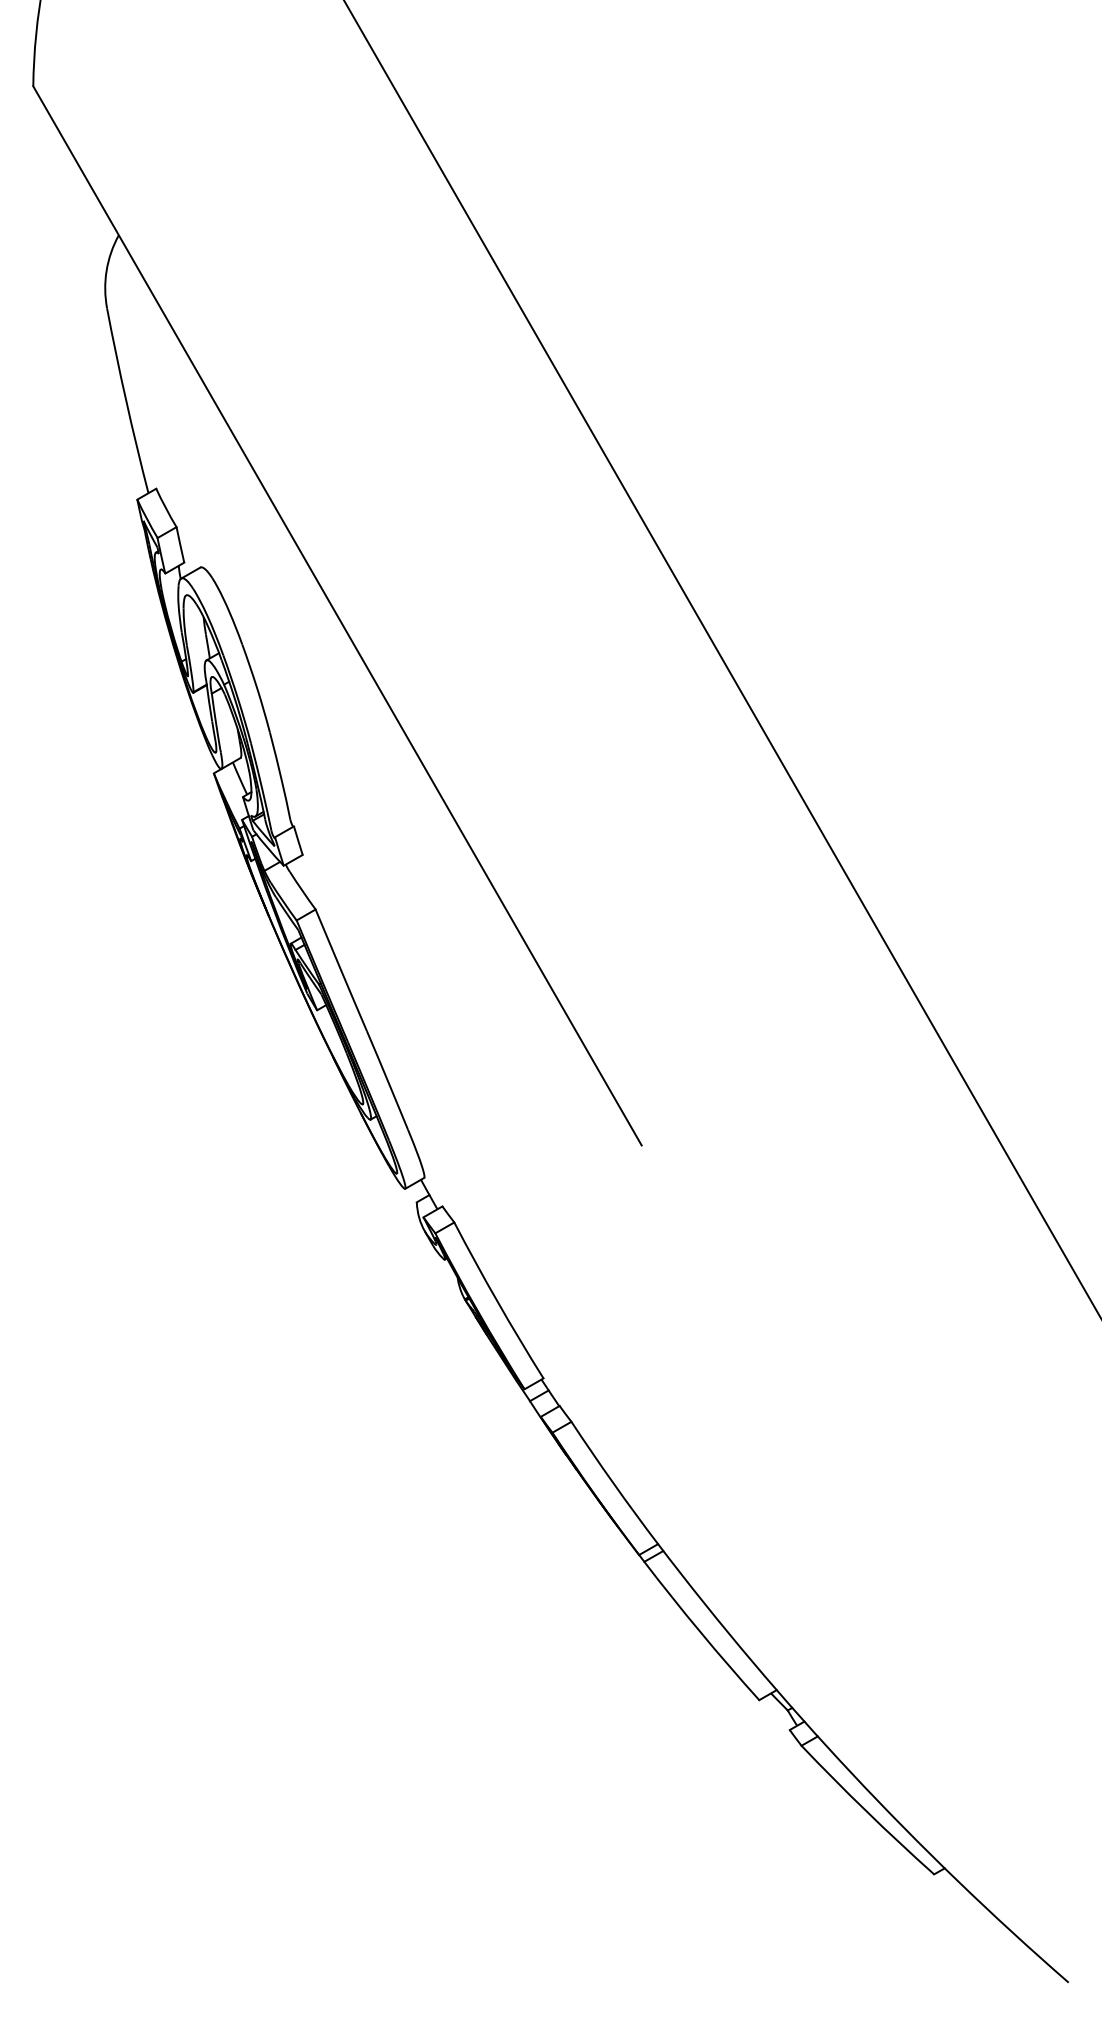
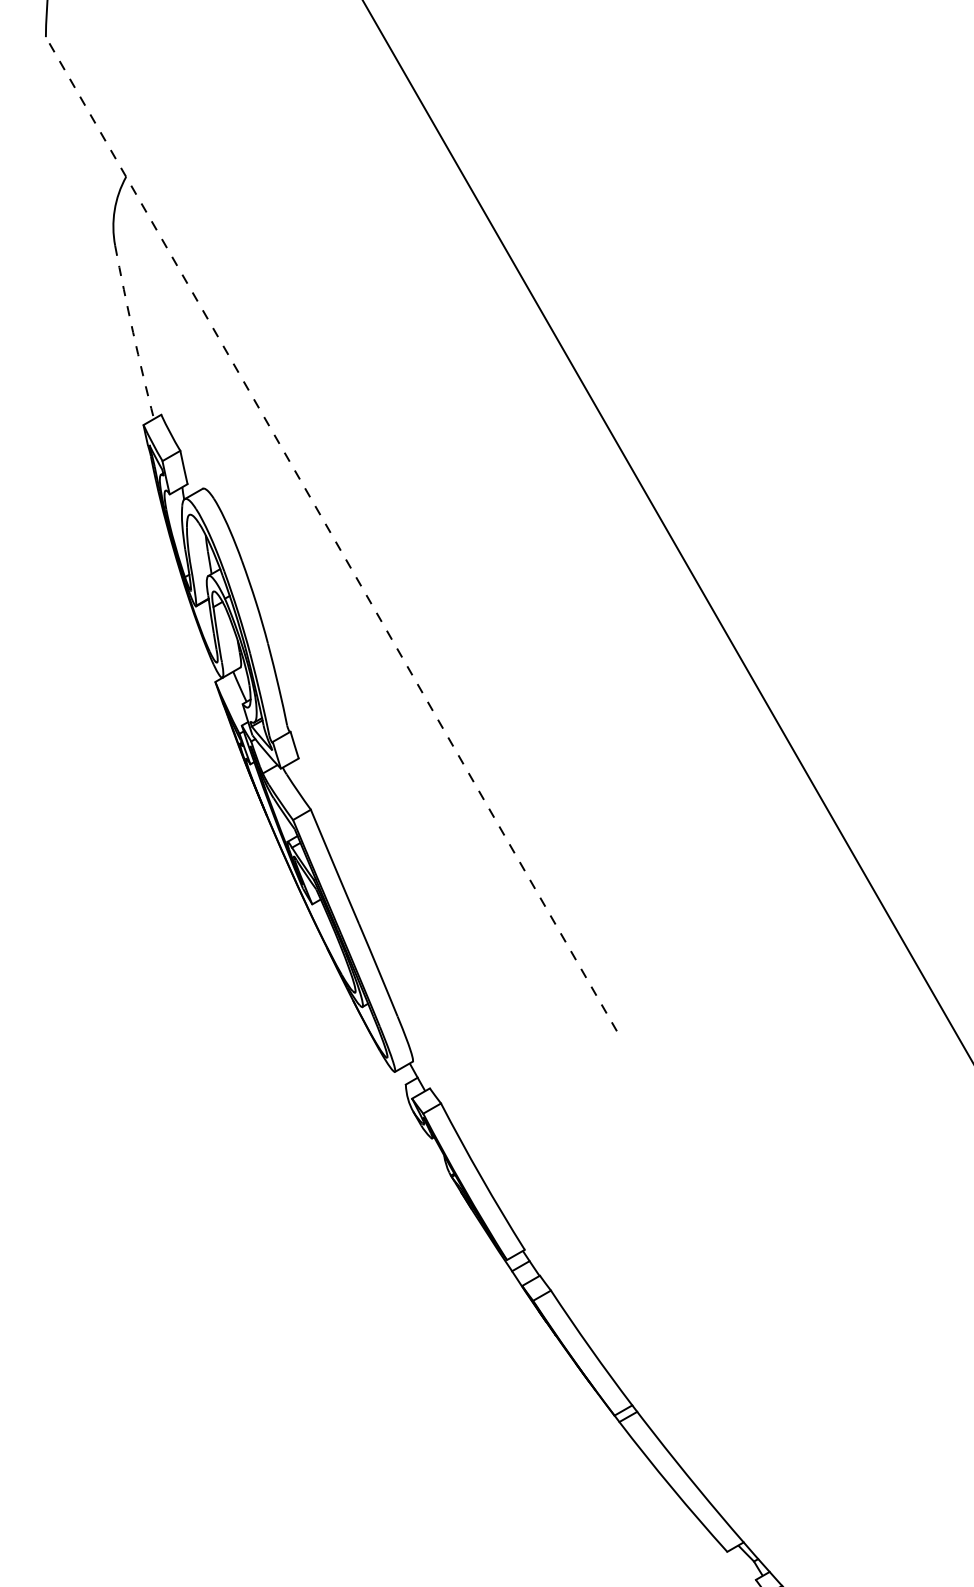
arc: (126, 401) -> (133, 332), solid -> dashed
line: (337, 615) -> (331, 533), solid -> dashed

